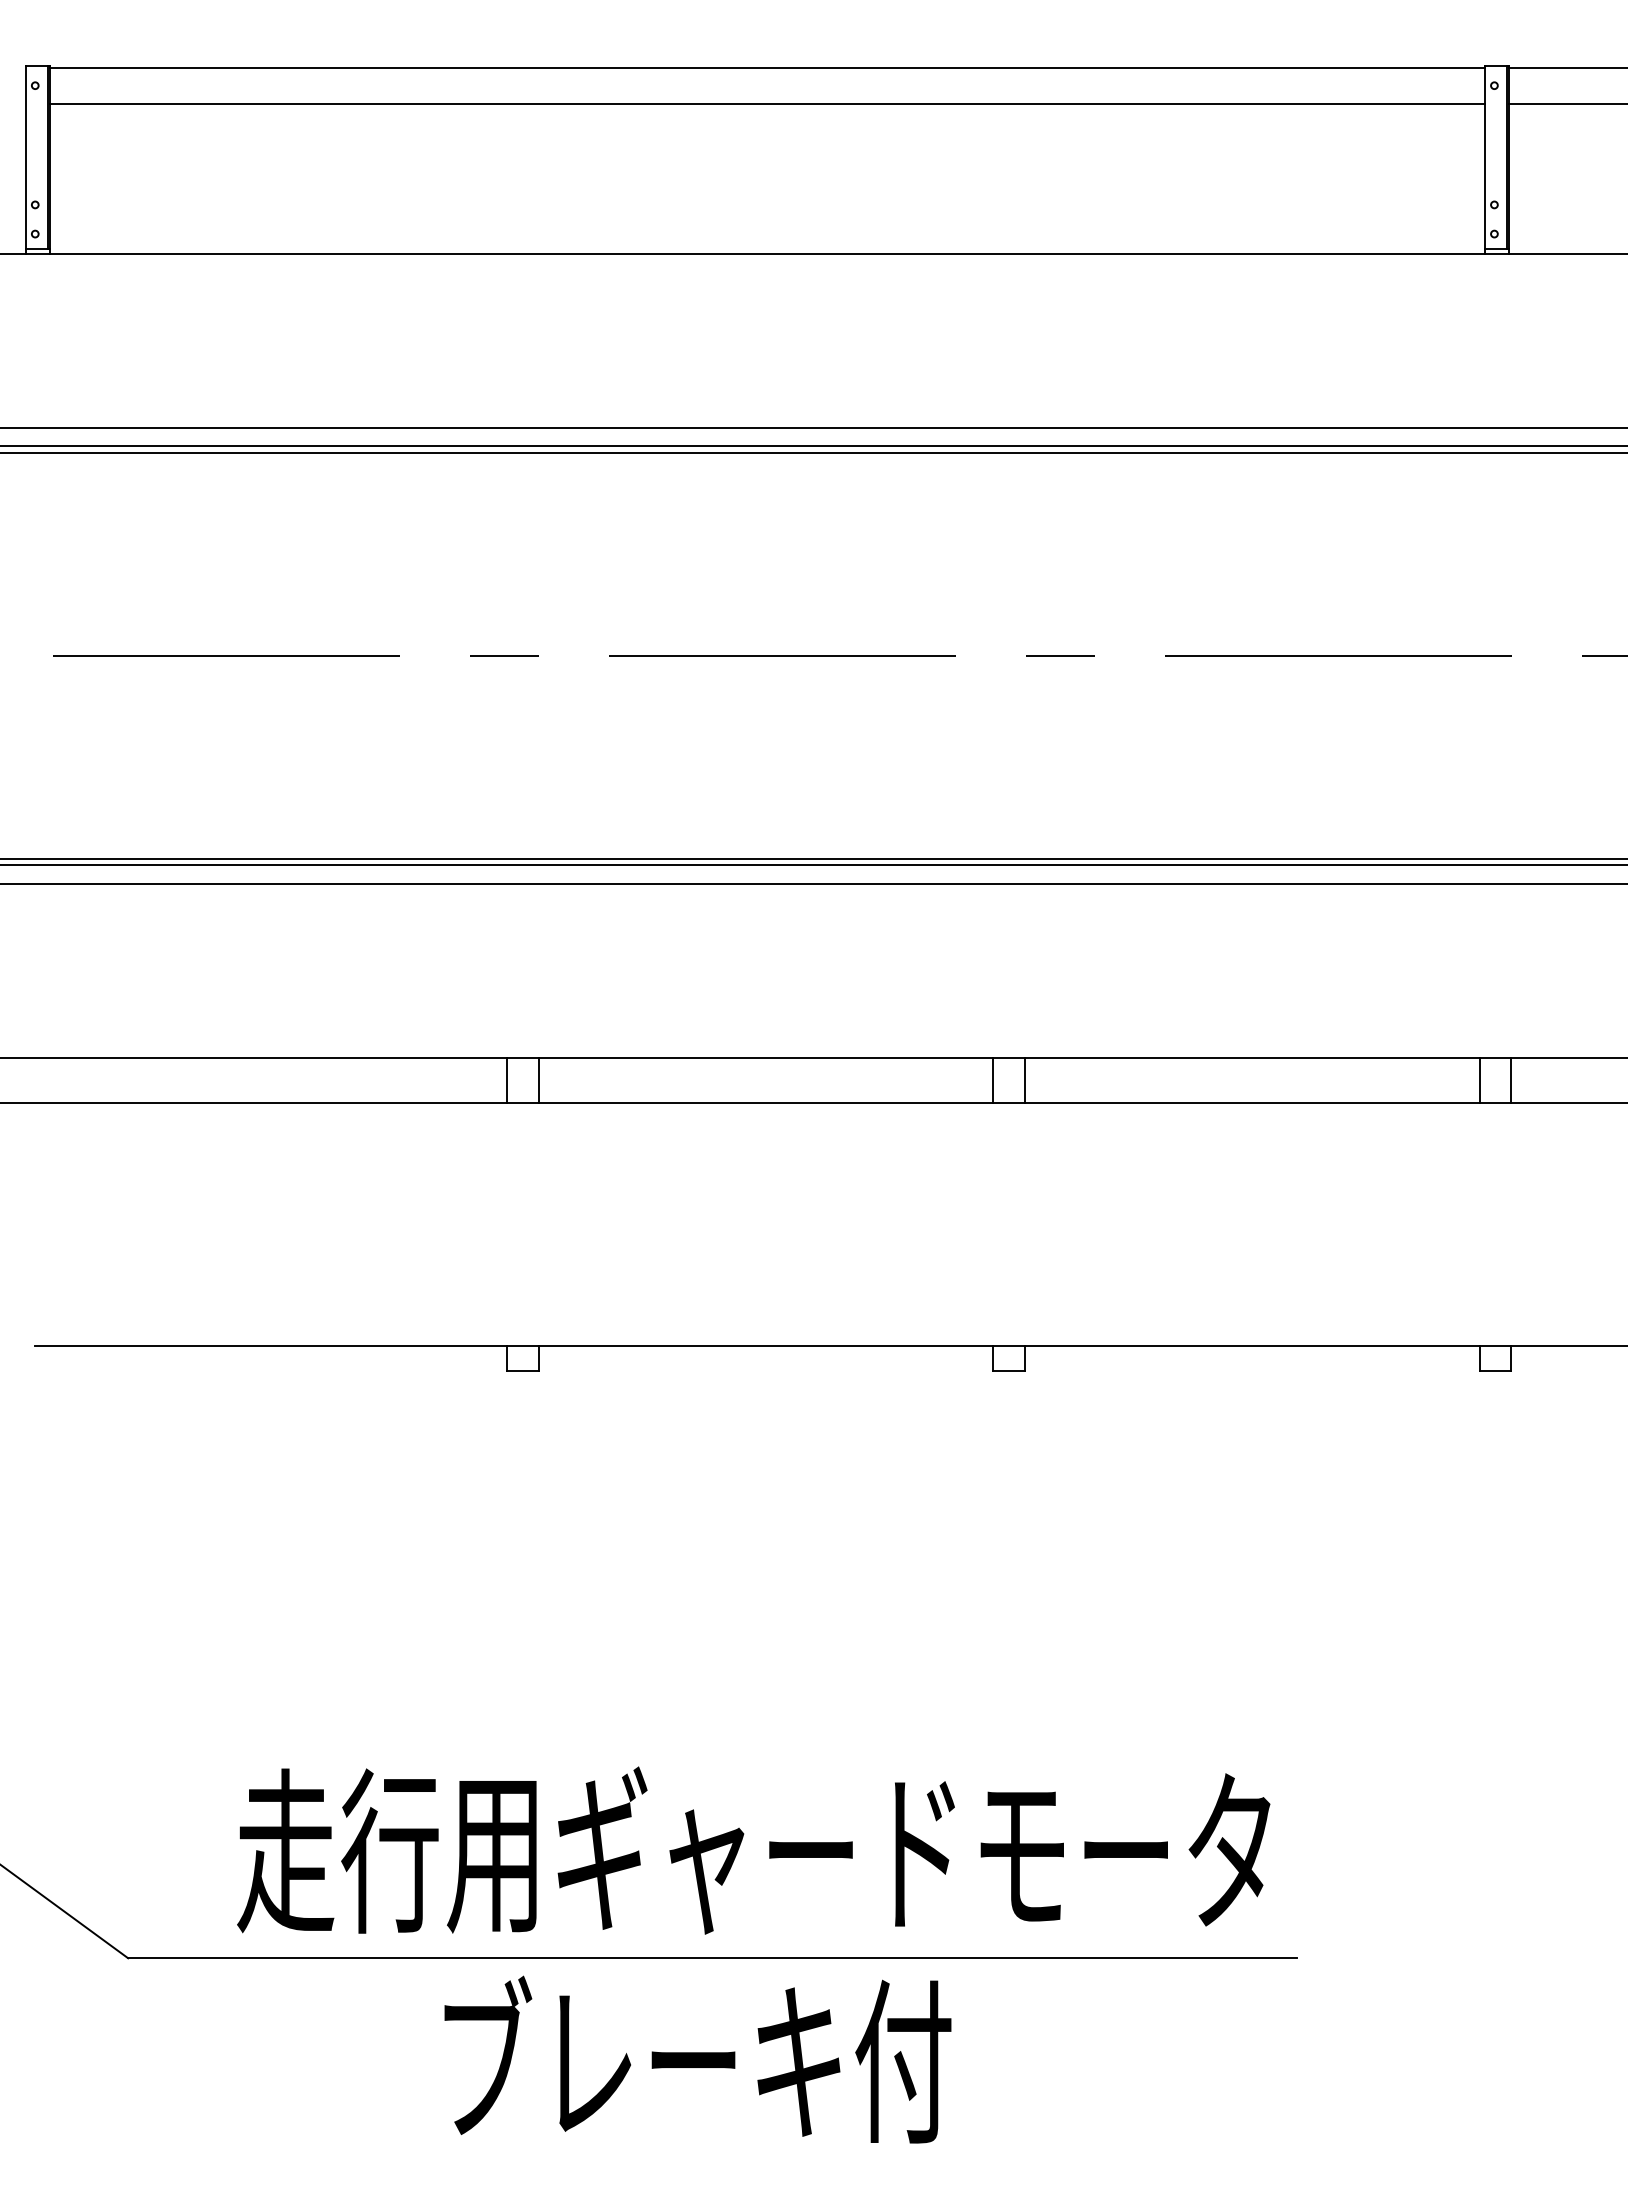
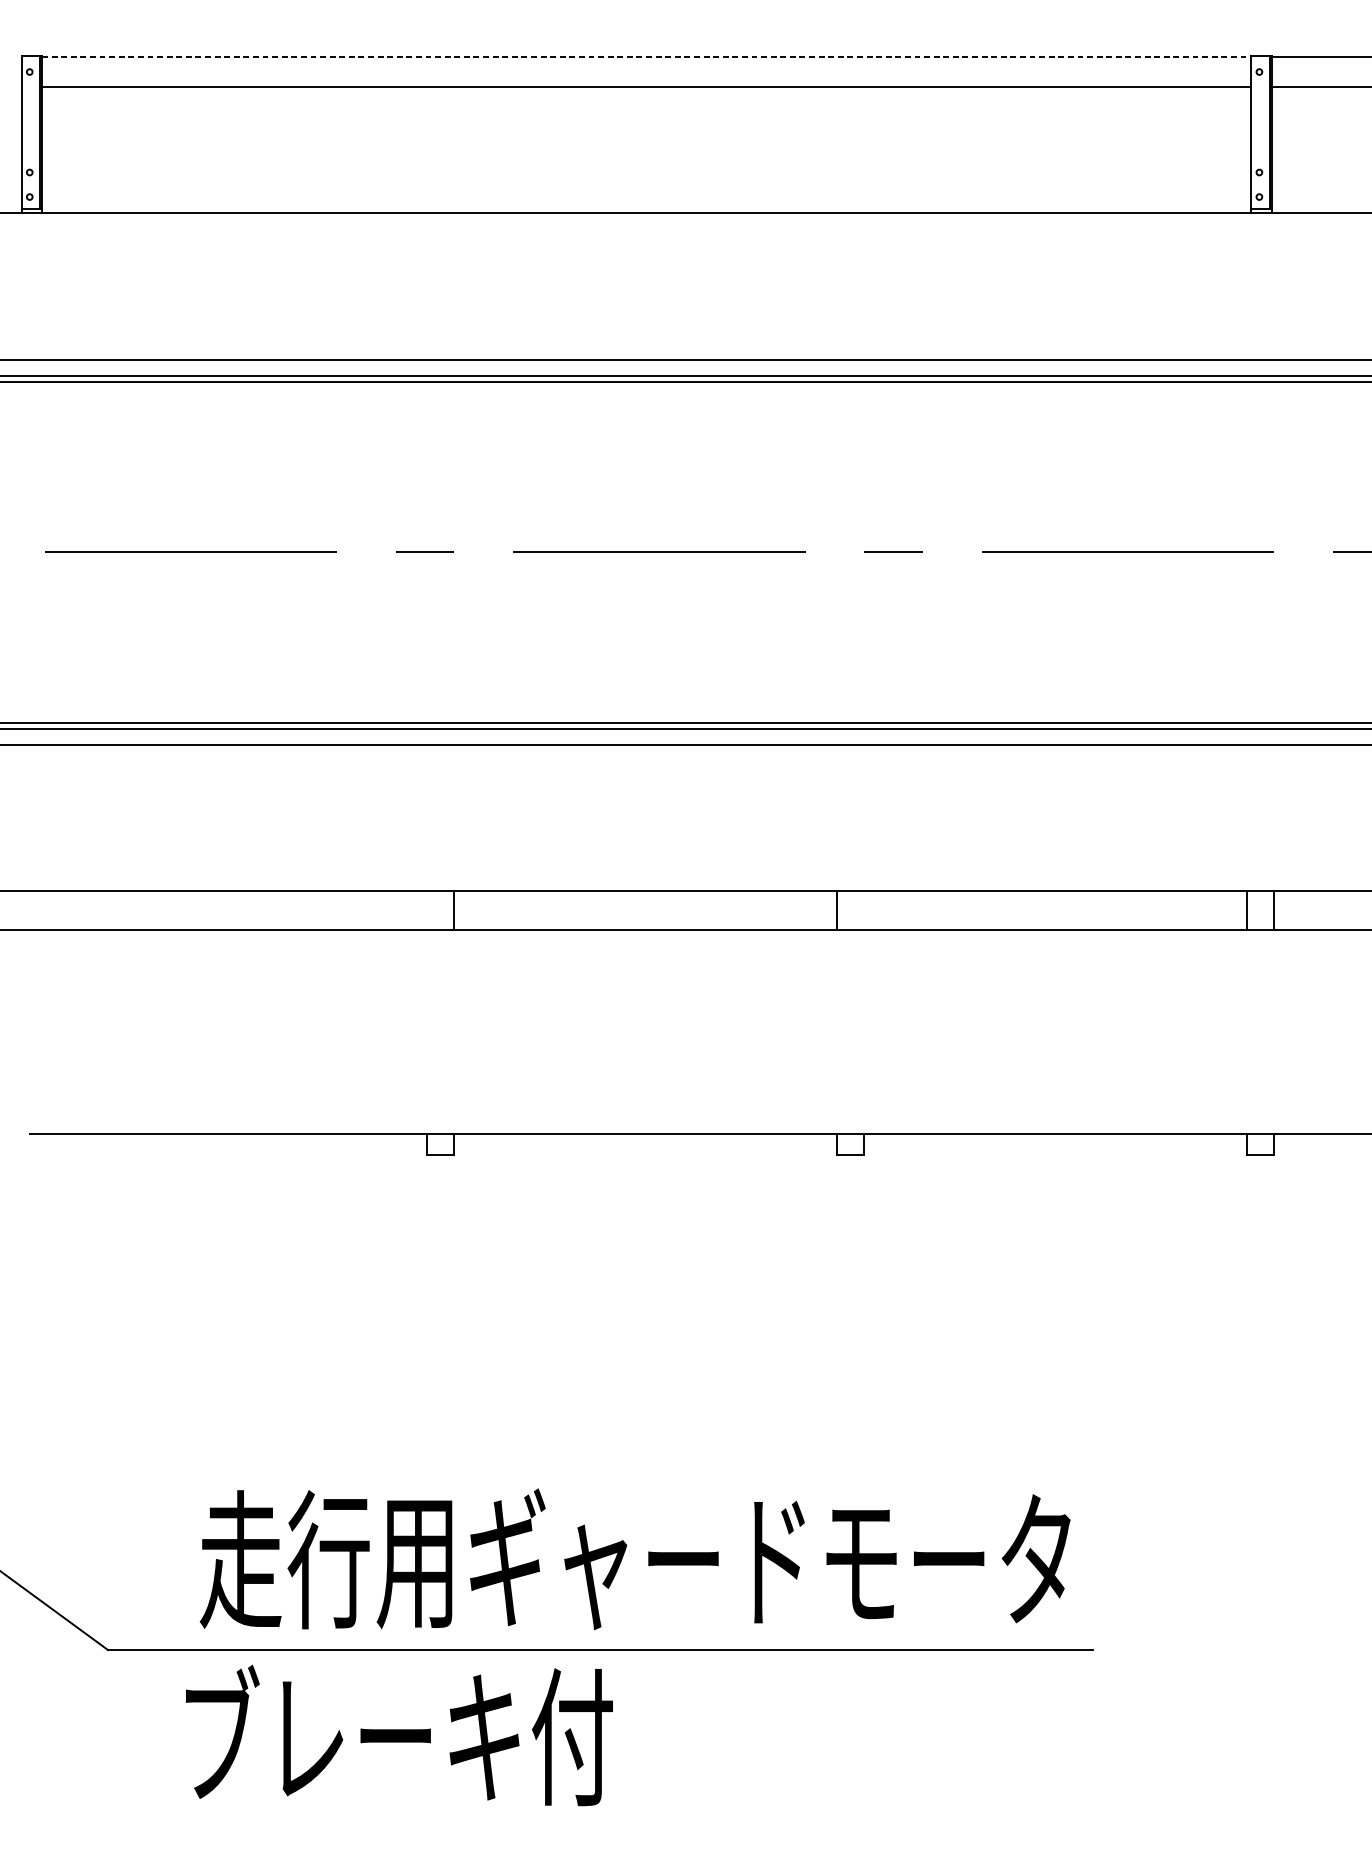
line: (767, 67) -> (646, 56), solid -> dashed
line: (507, 1080) -> (427, 910), removed
line: (1025, 1080) -> (864, 910), removed
text: (697, 2059) -> (399, 1735), moved

